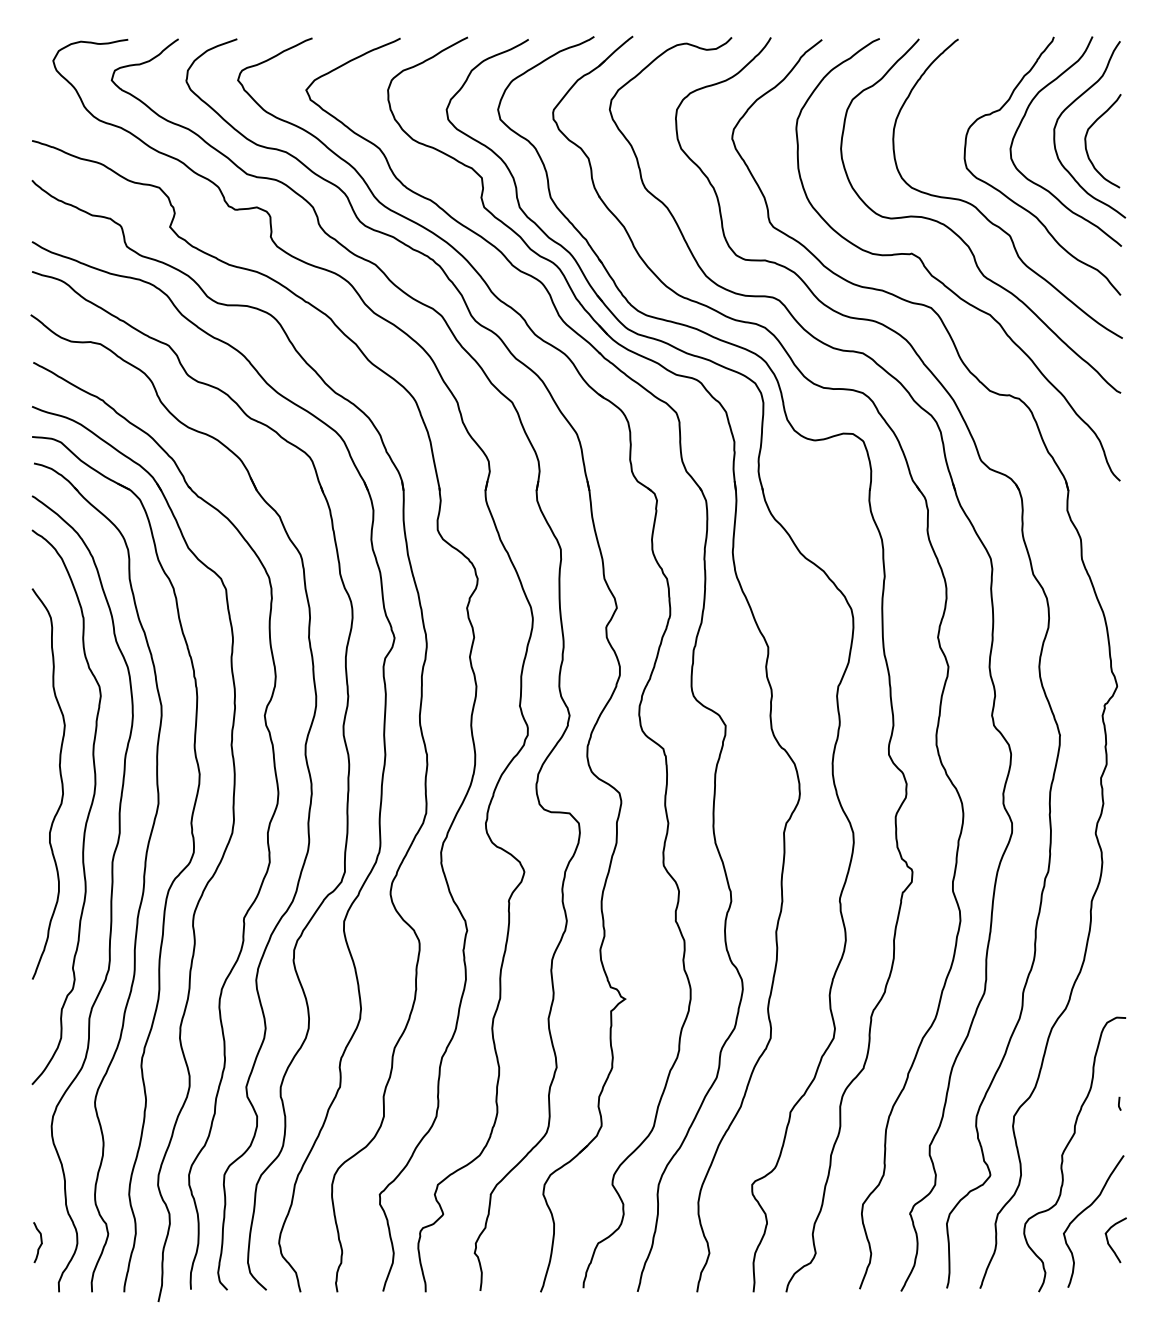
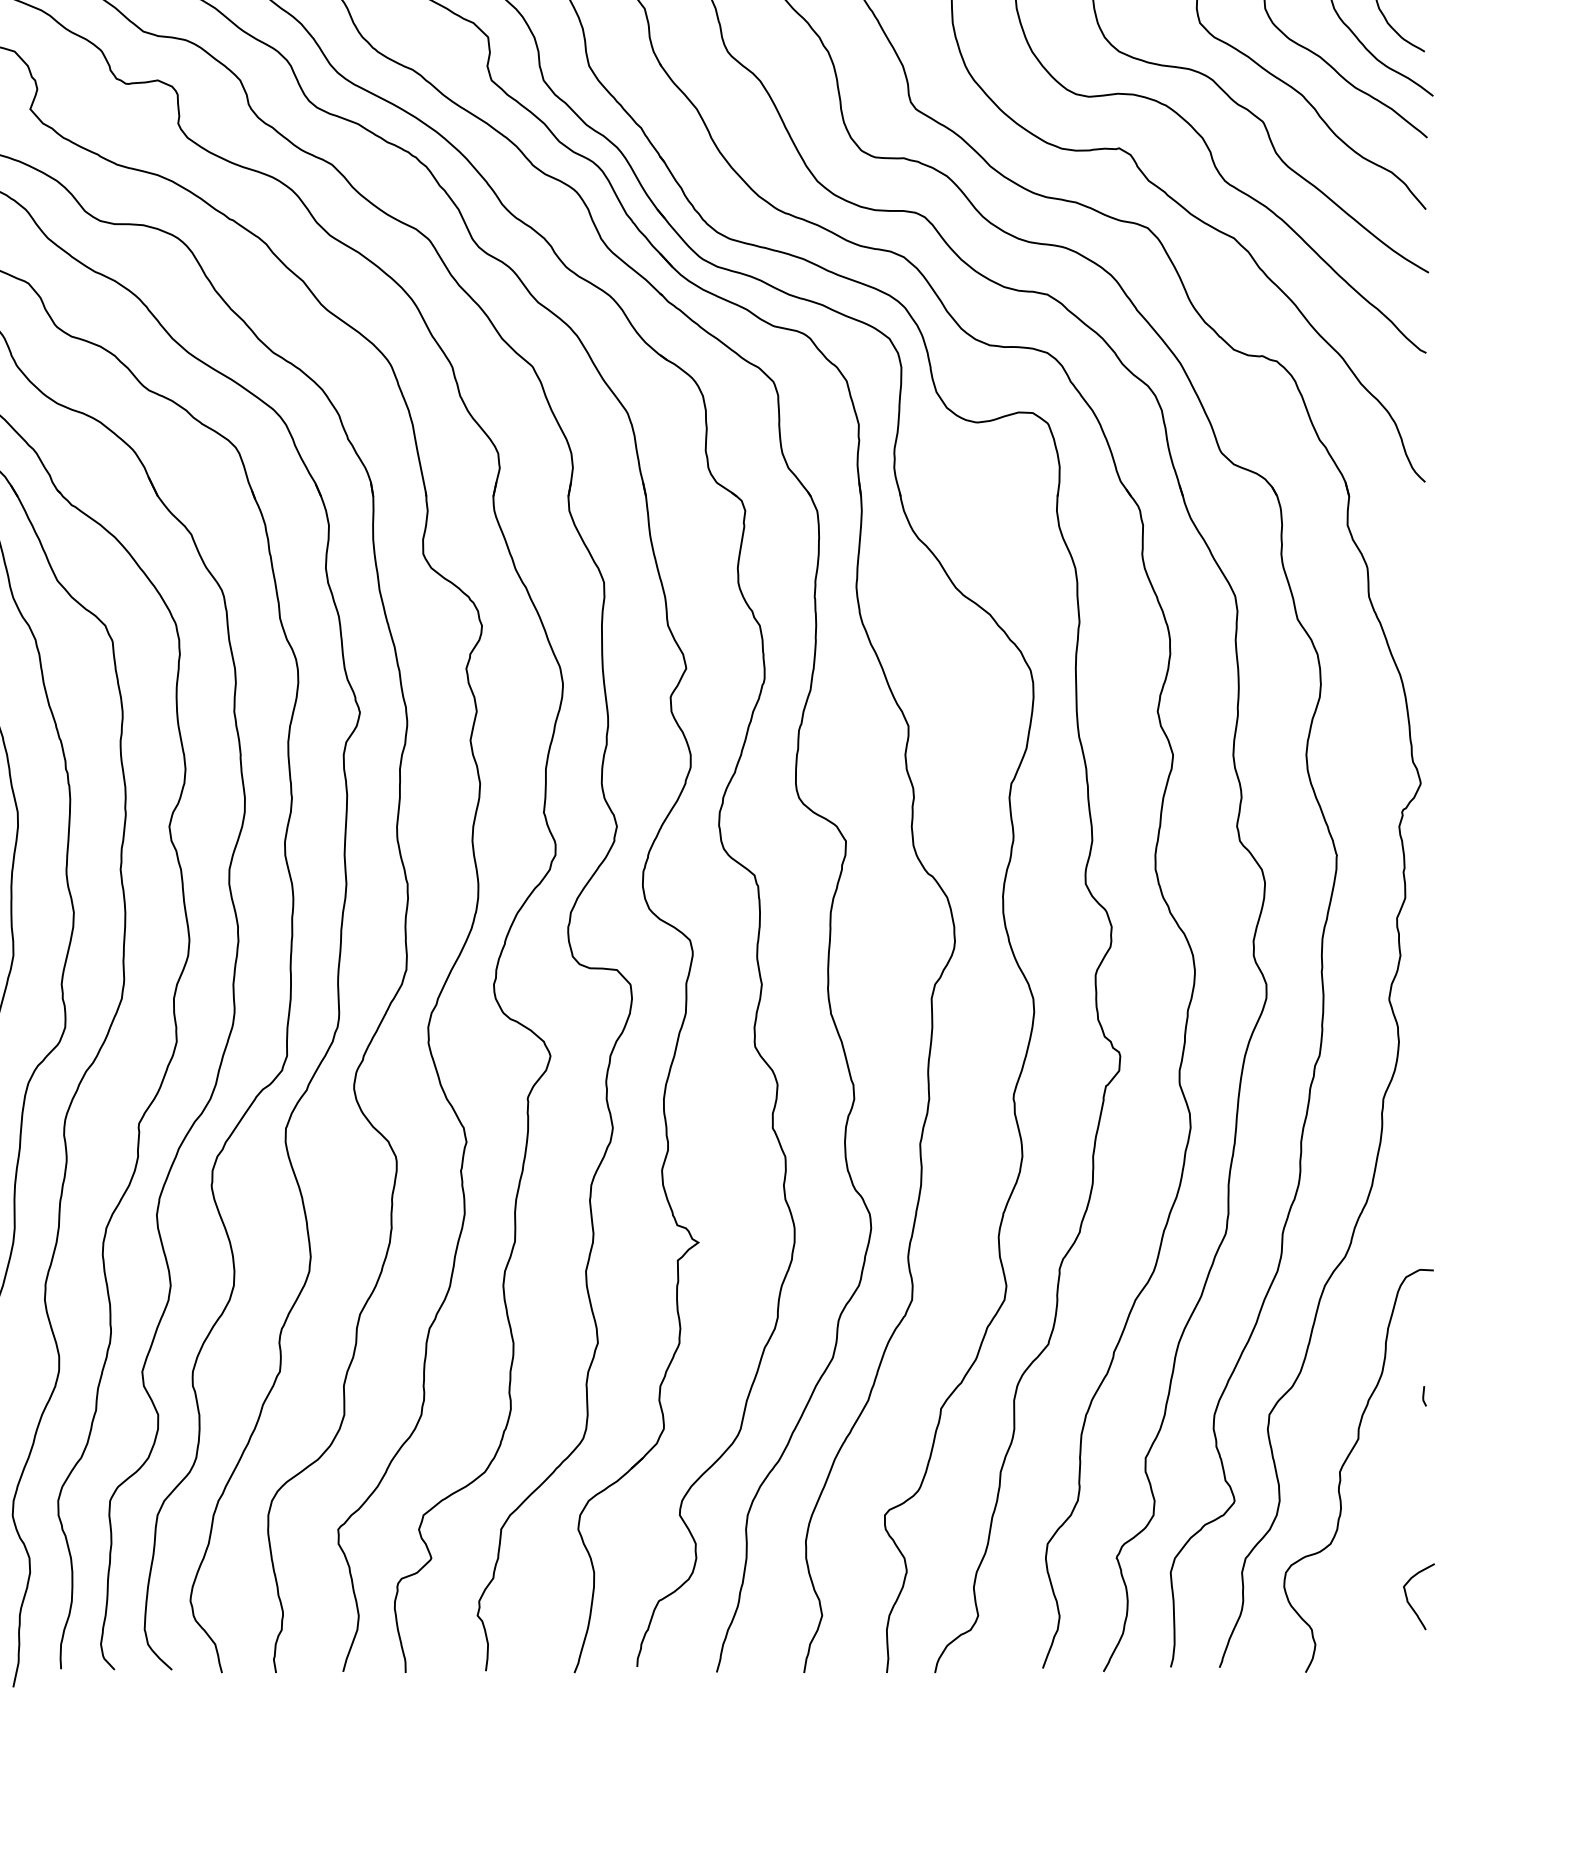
curve: (1084, 1211) -> (1372, 1554), removed

